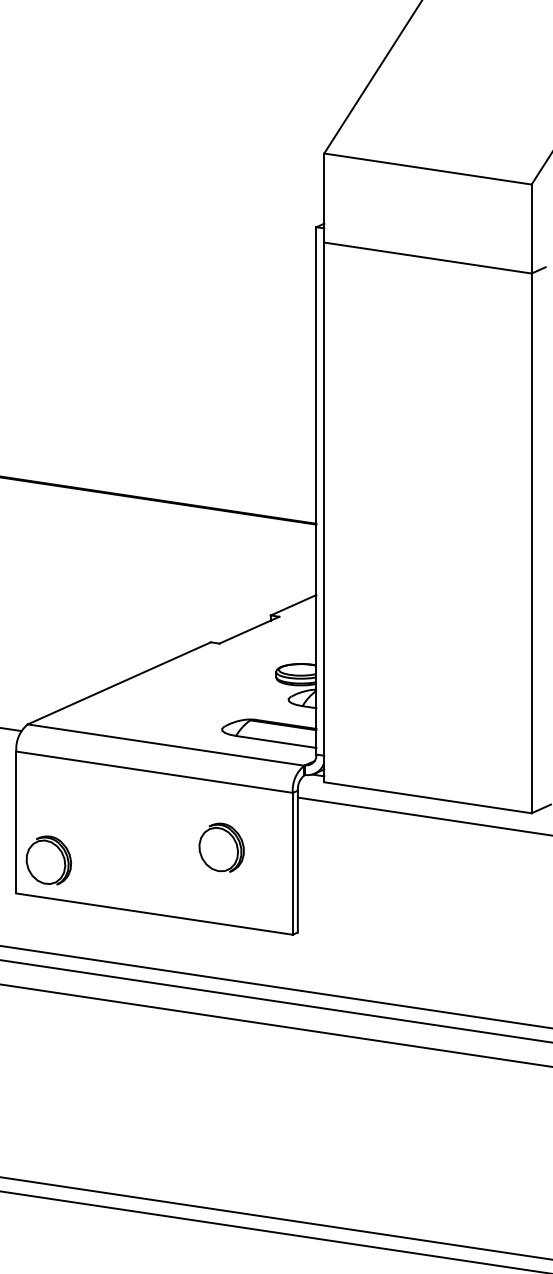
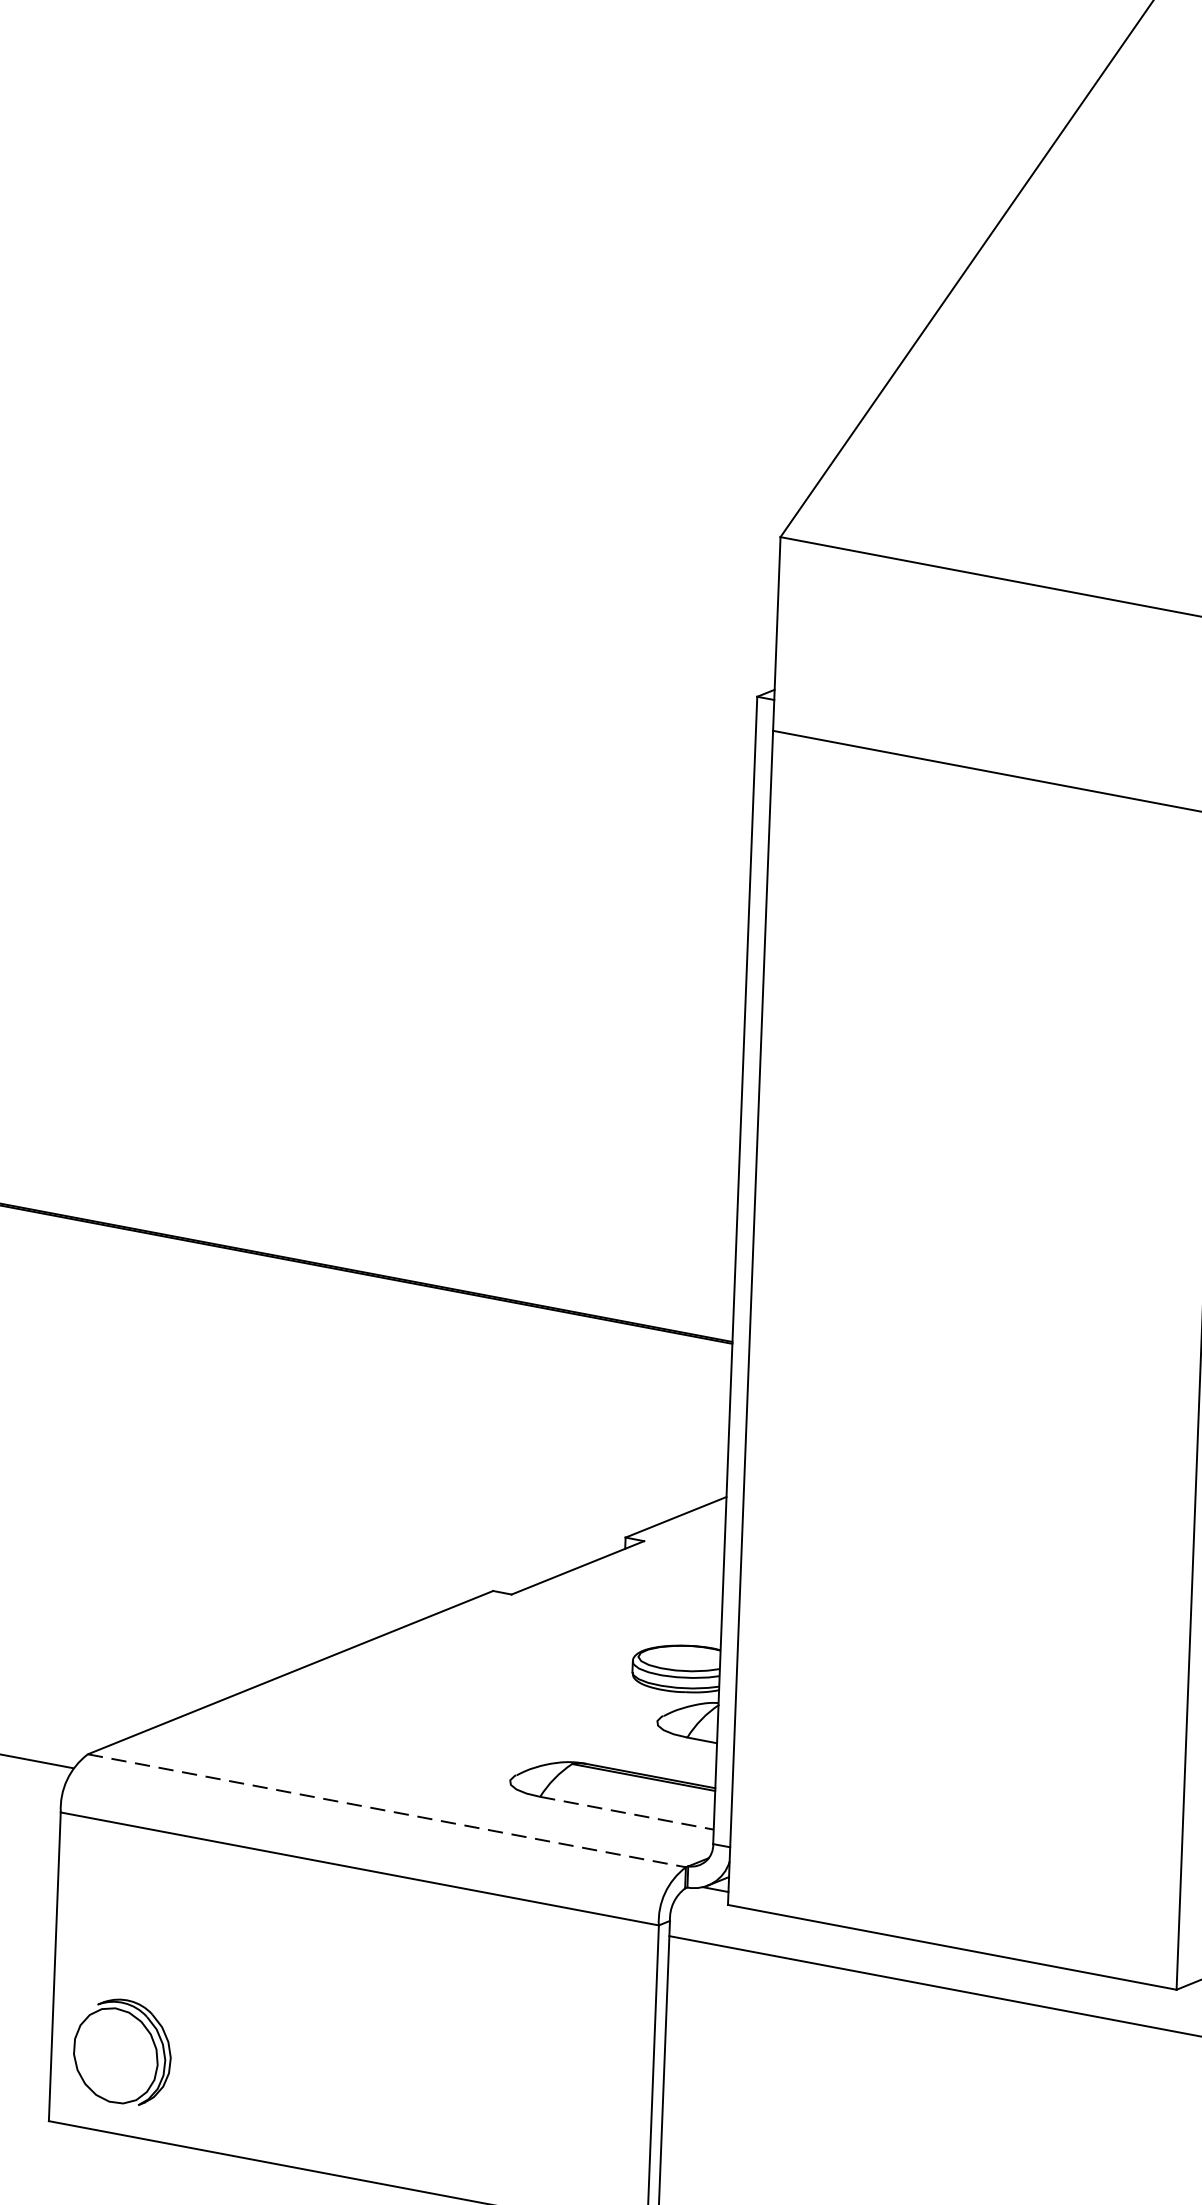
line: (276, 741) -> (627, 1812), solid -> dashed
line: (166, 745) -> (387, 1811), solid -> dashed
part: (221, 847) -> (498, 2038), removed

